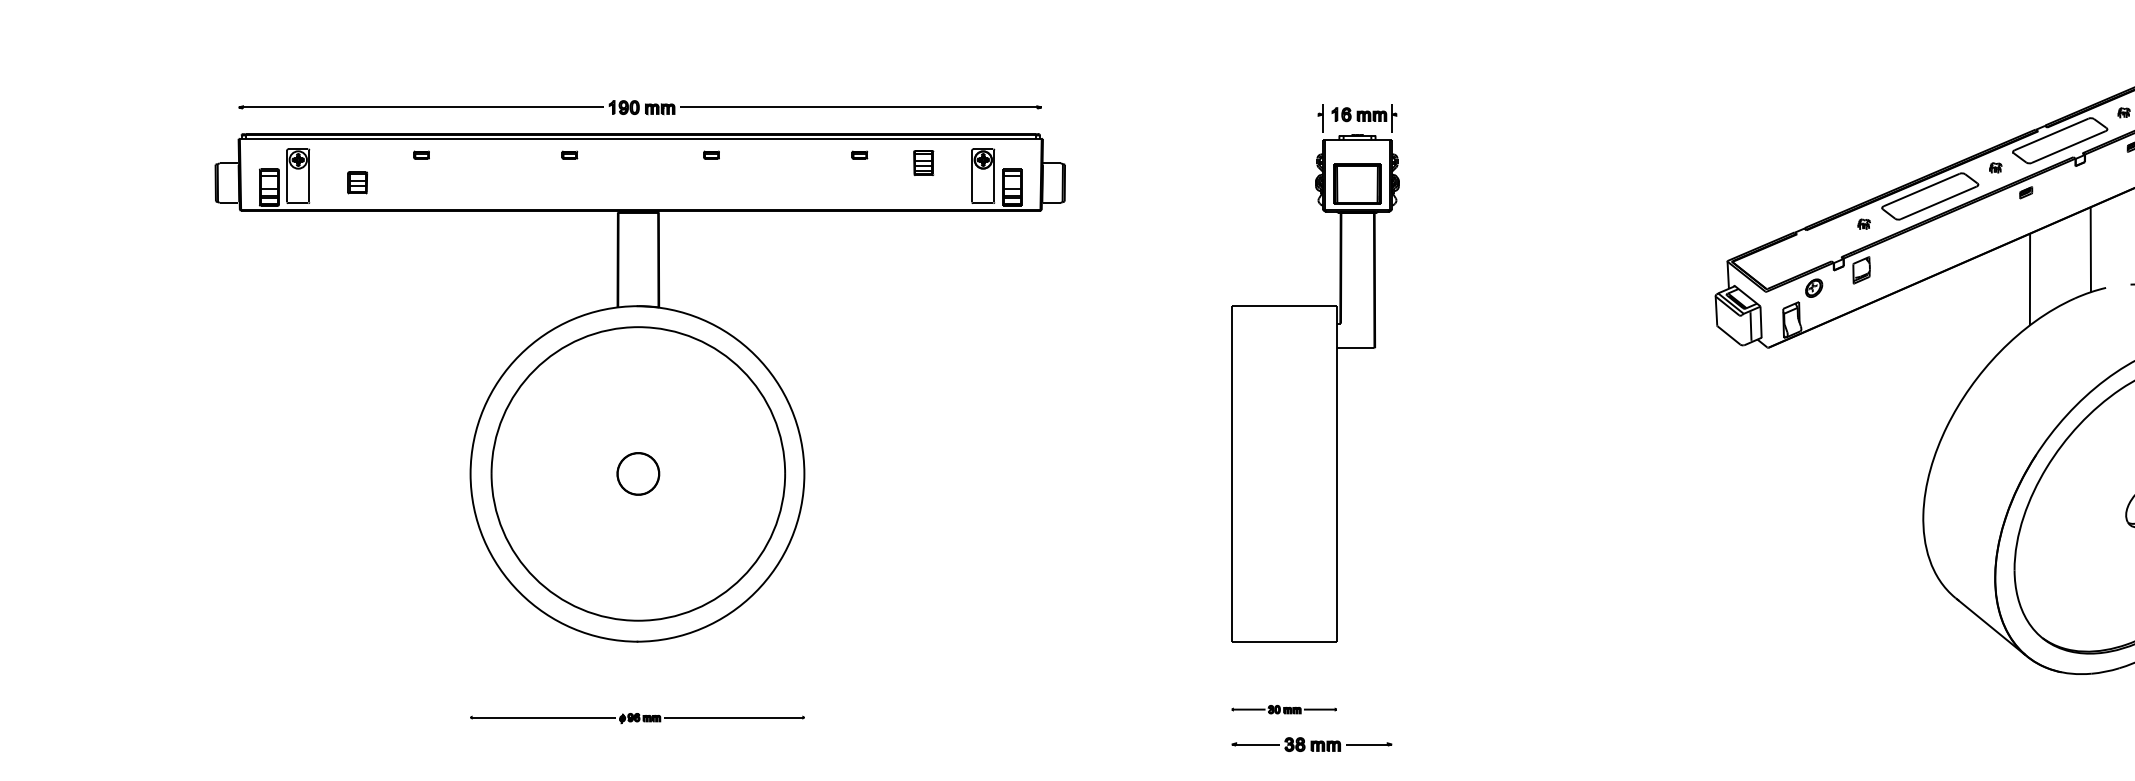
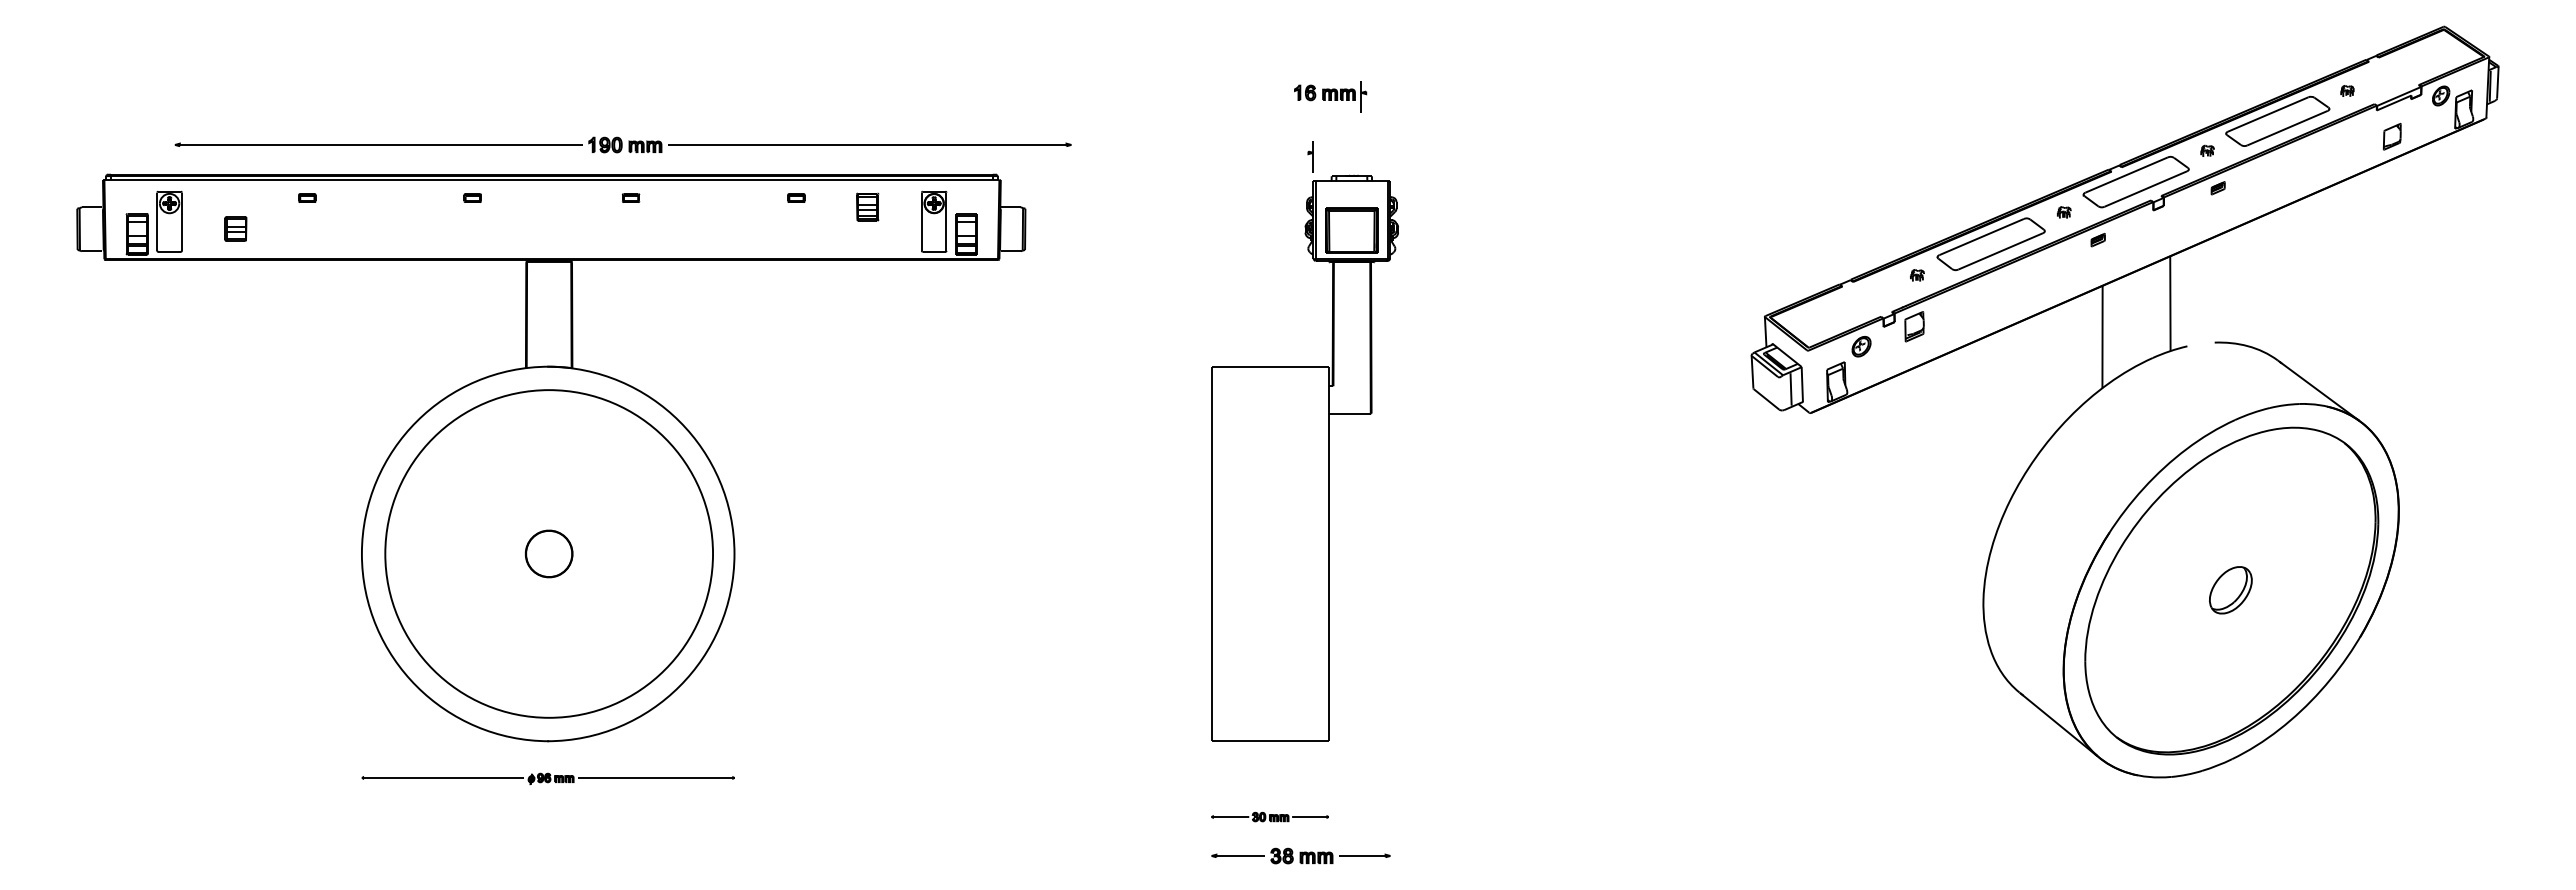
part: (639, 107) -> (622, 144), moved
part: (1364, 117) -> (1330, 96), moved
part: (636, 718) -> (547, 778), moved

